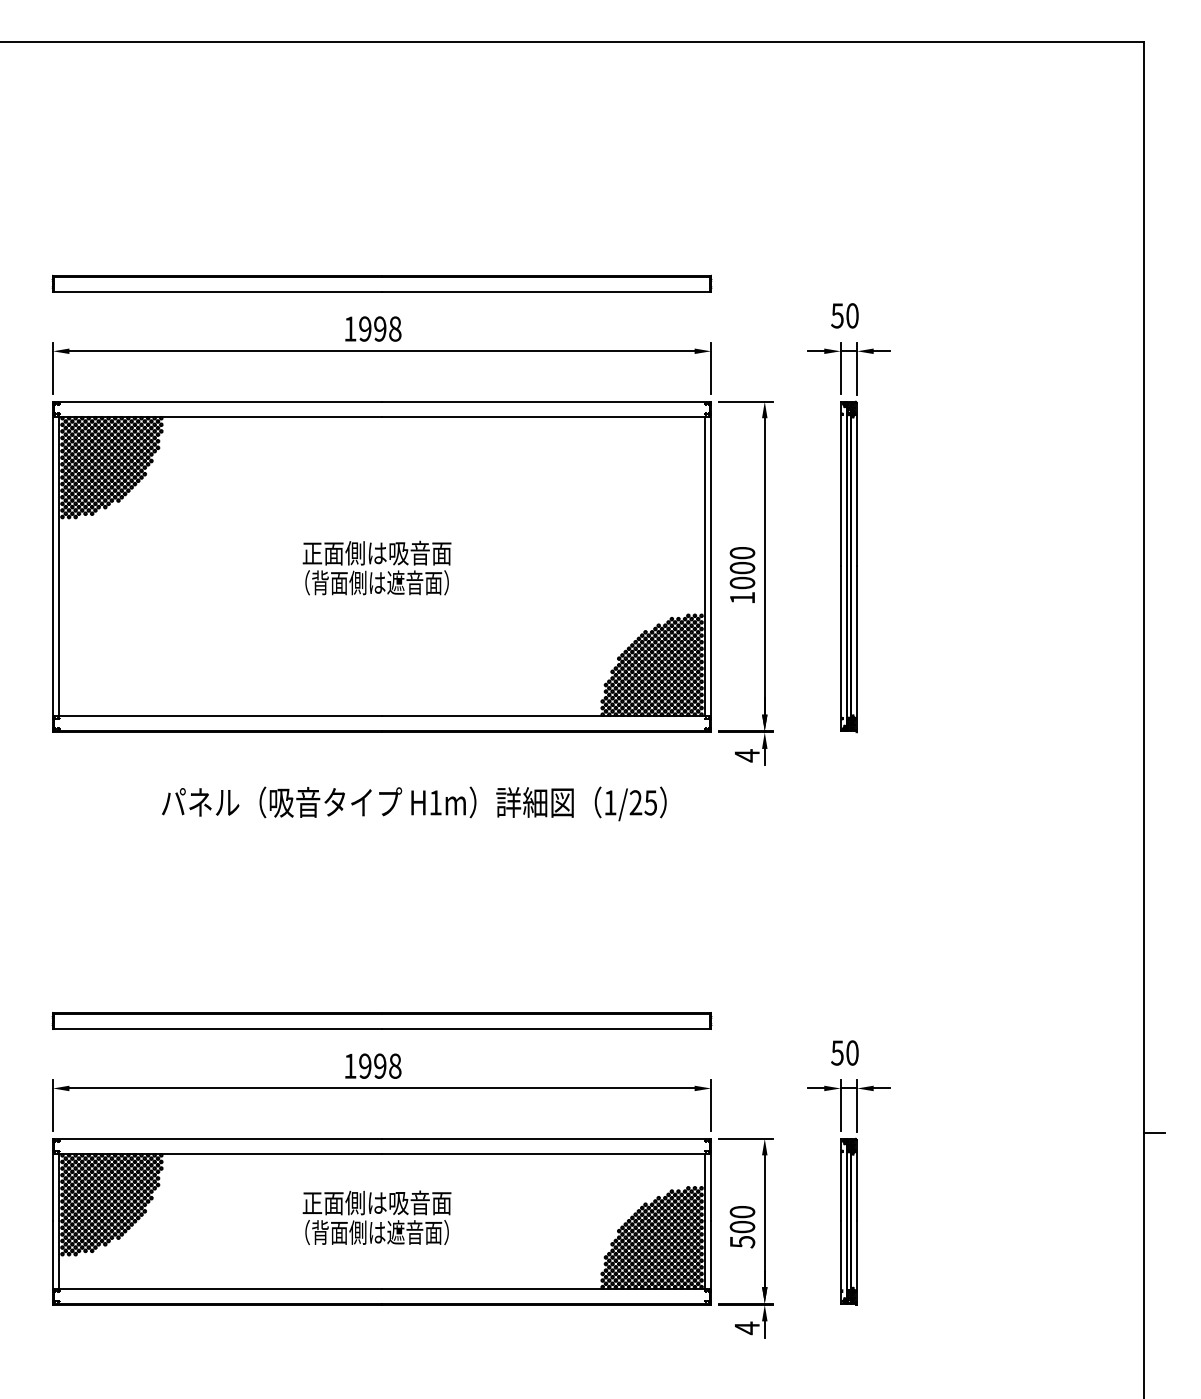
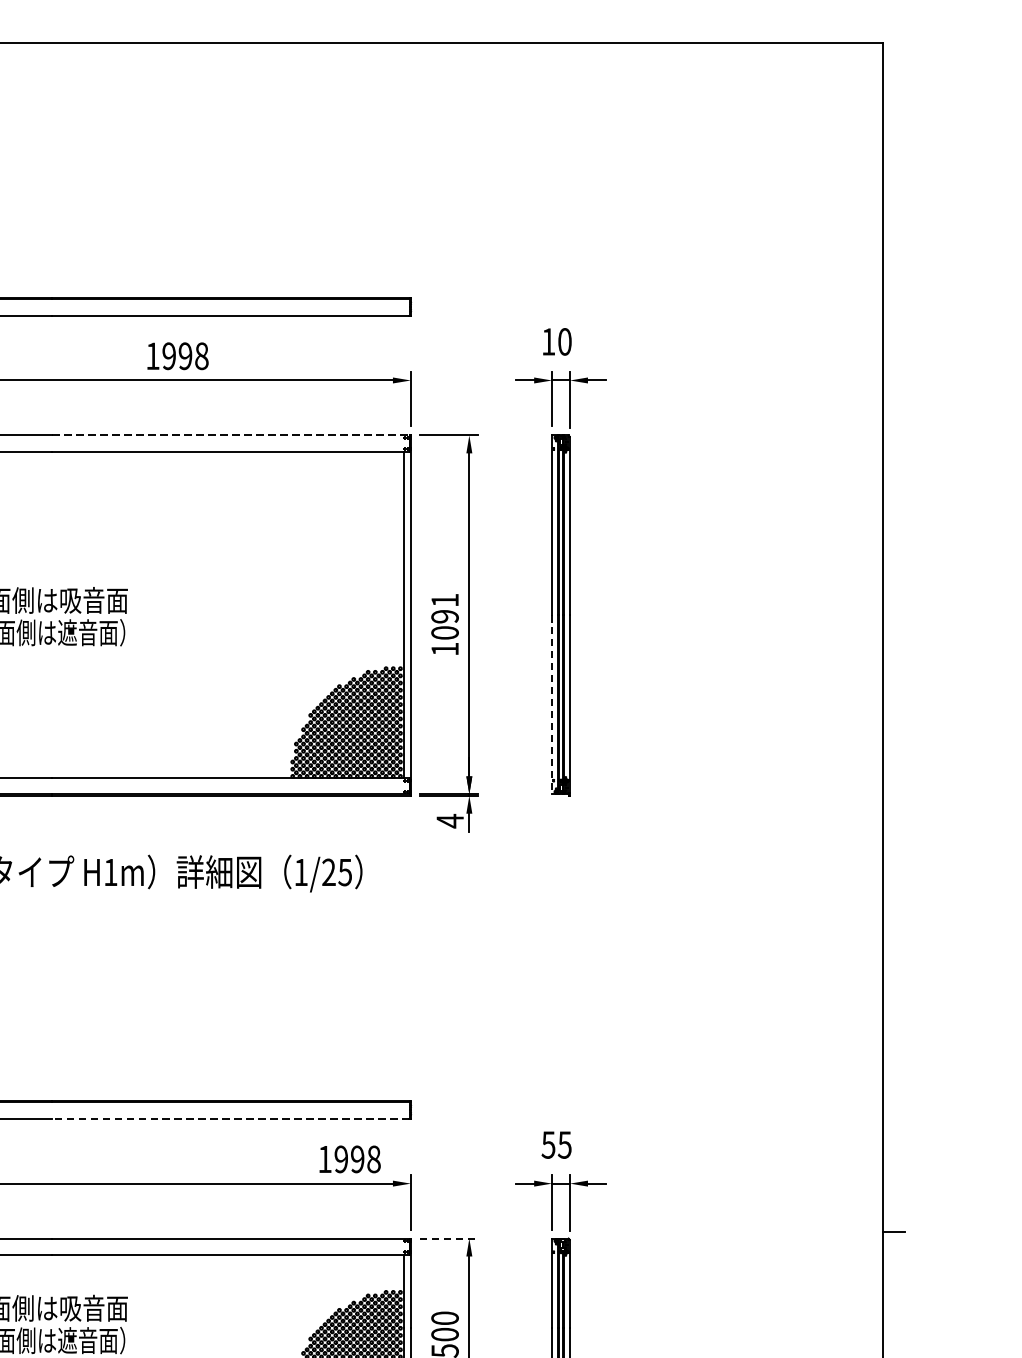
text: (837, 315) -> (548, 341), 50 -> 10
text: (373, 328) -> (178, 355), moved
line: (546, 401) -> (231, 435), solid -> dashed
text: (742, 560) -> (445, 608), 1000 -> 1091
line: (840, 649) -> (551, 705), solid -> dashed
line: (545, 1029) -> (230, 1119), solid -> dashed
text: (852, 1052) -> (564, 1144), 50 -> 55
text: (373, 1065) -> (350, 1158), moved
line: (746, 1138) -> (449, 1238), solid -> dashed

